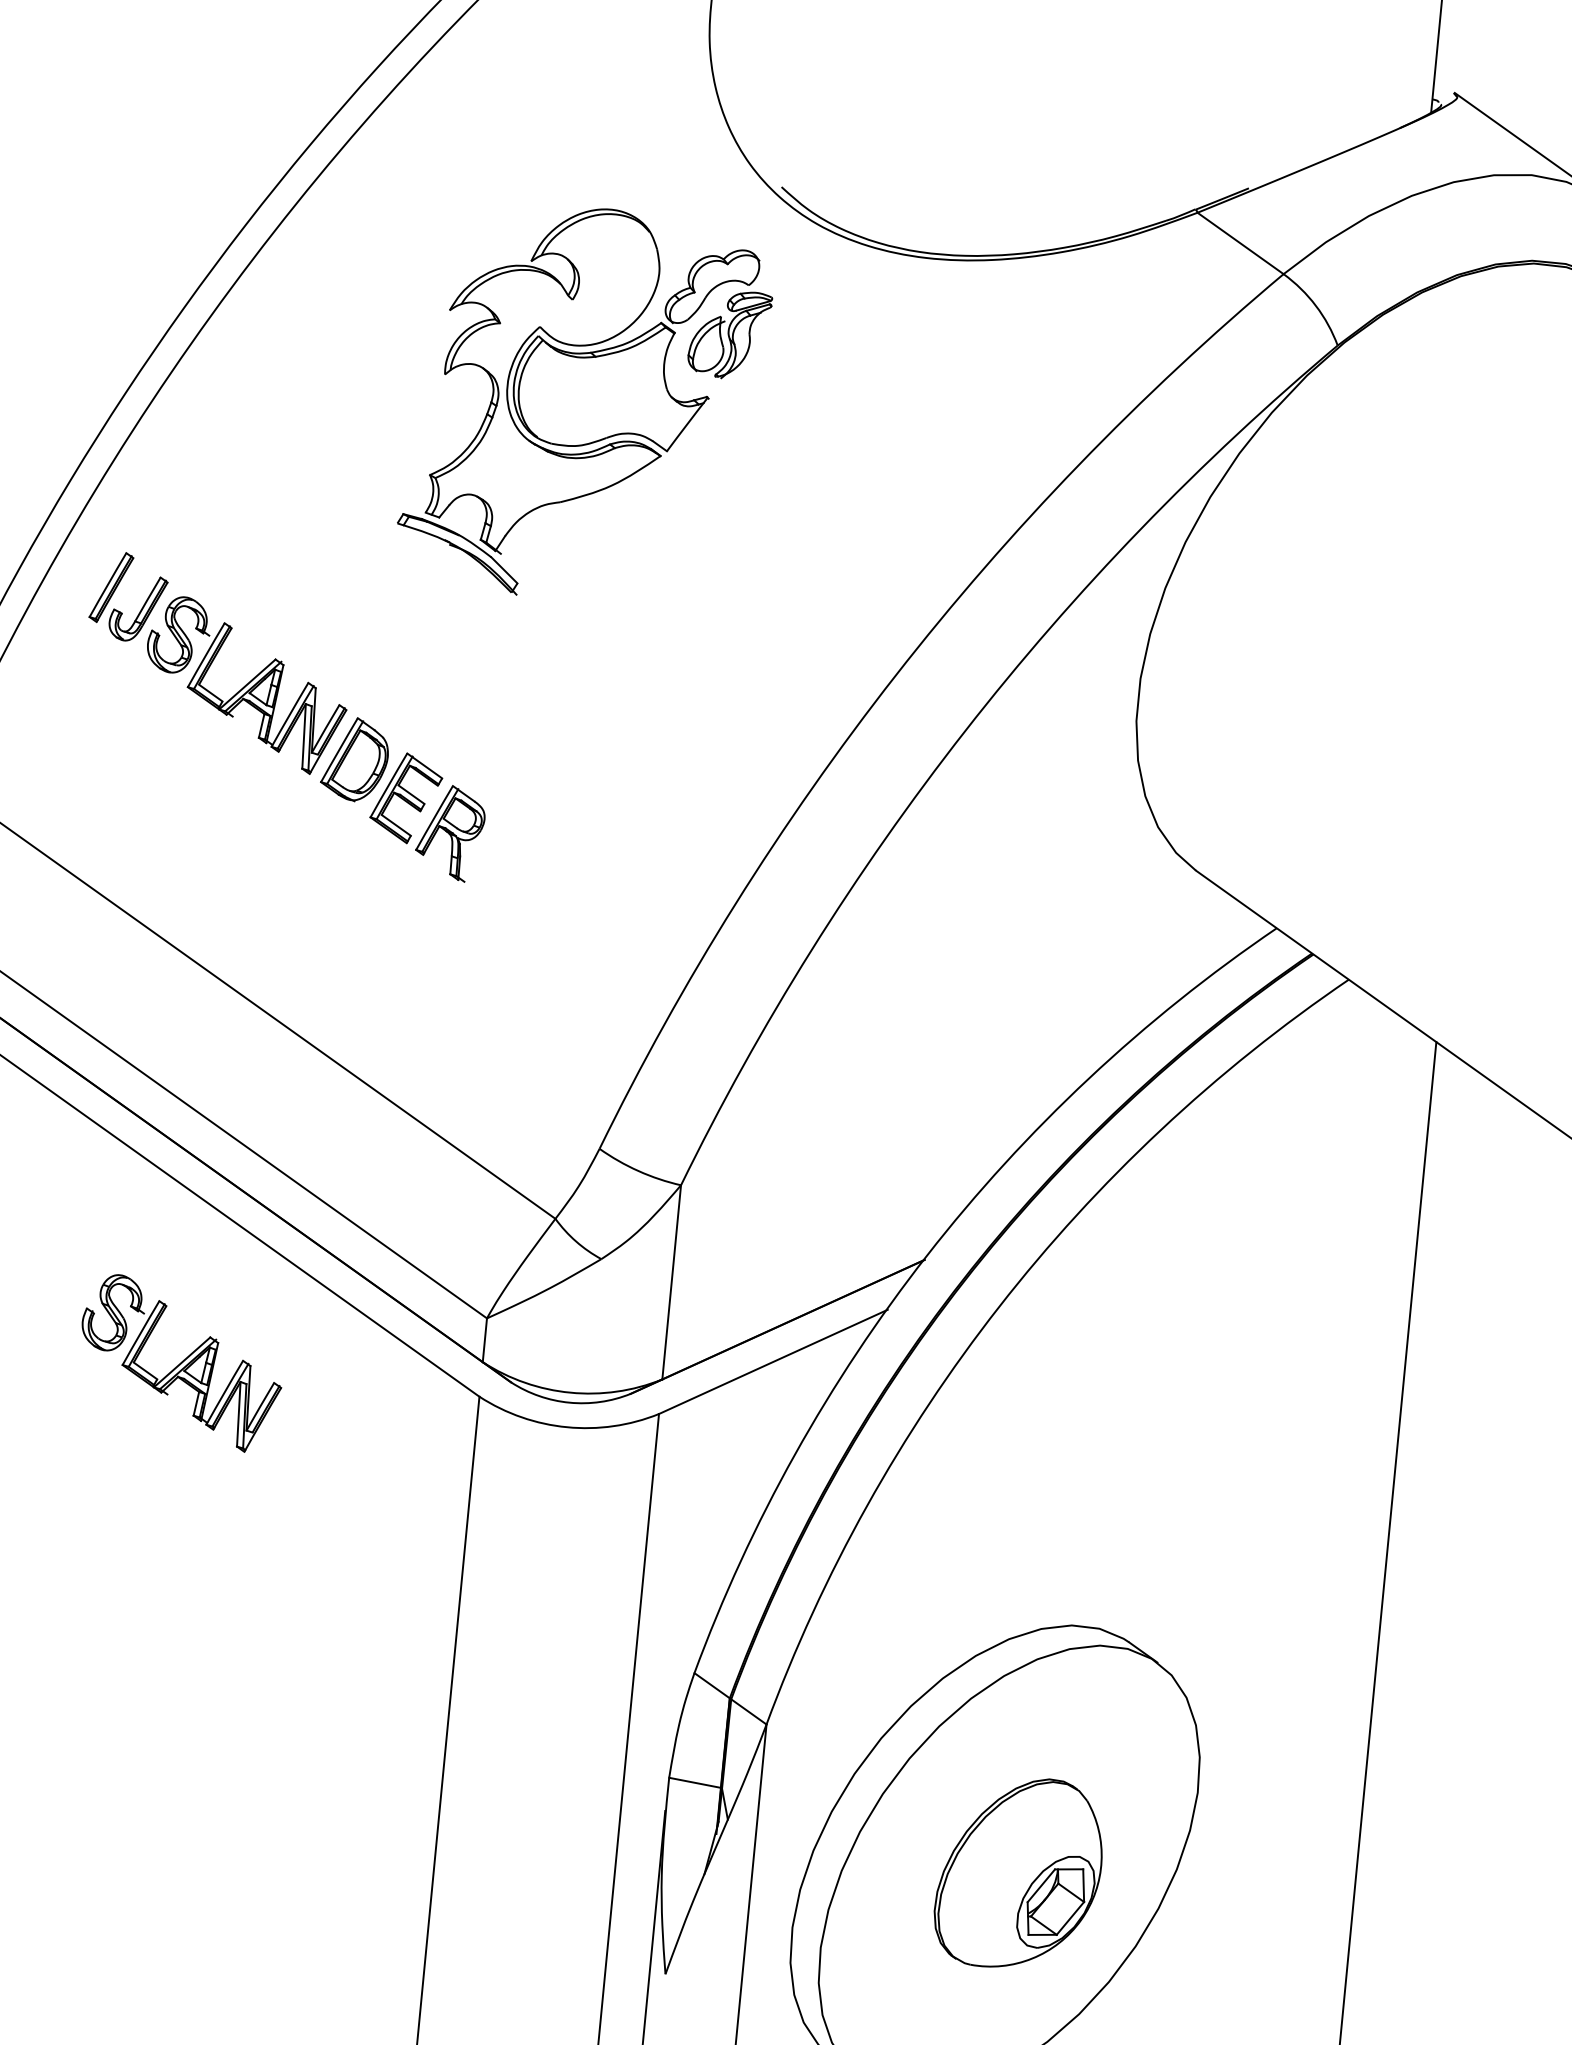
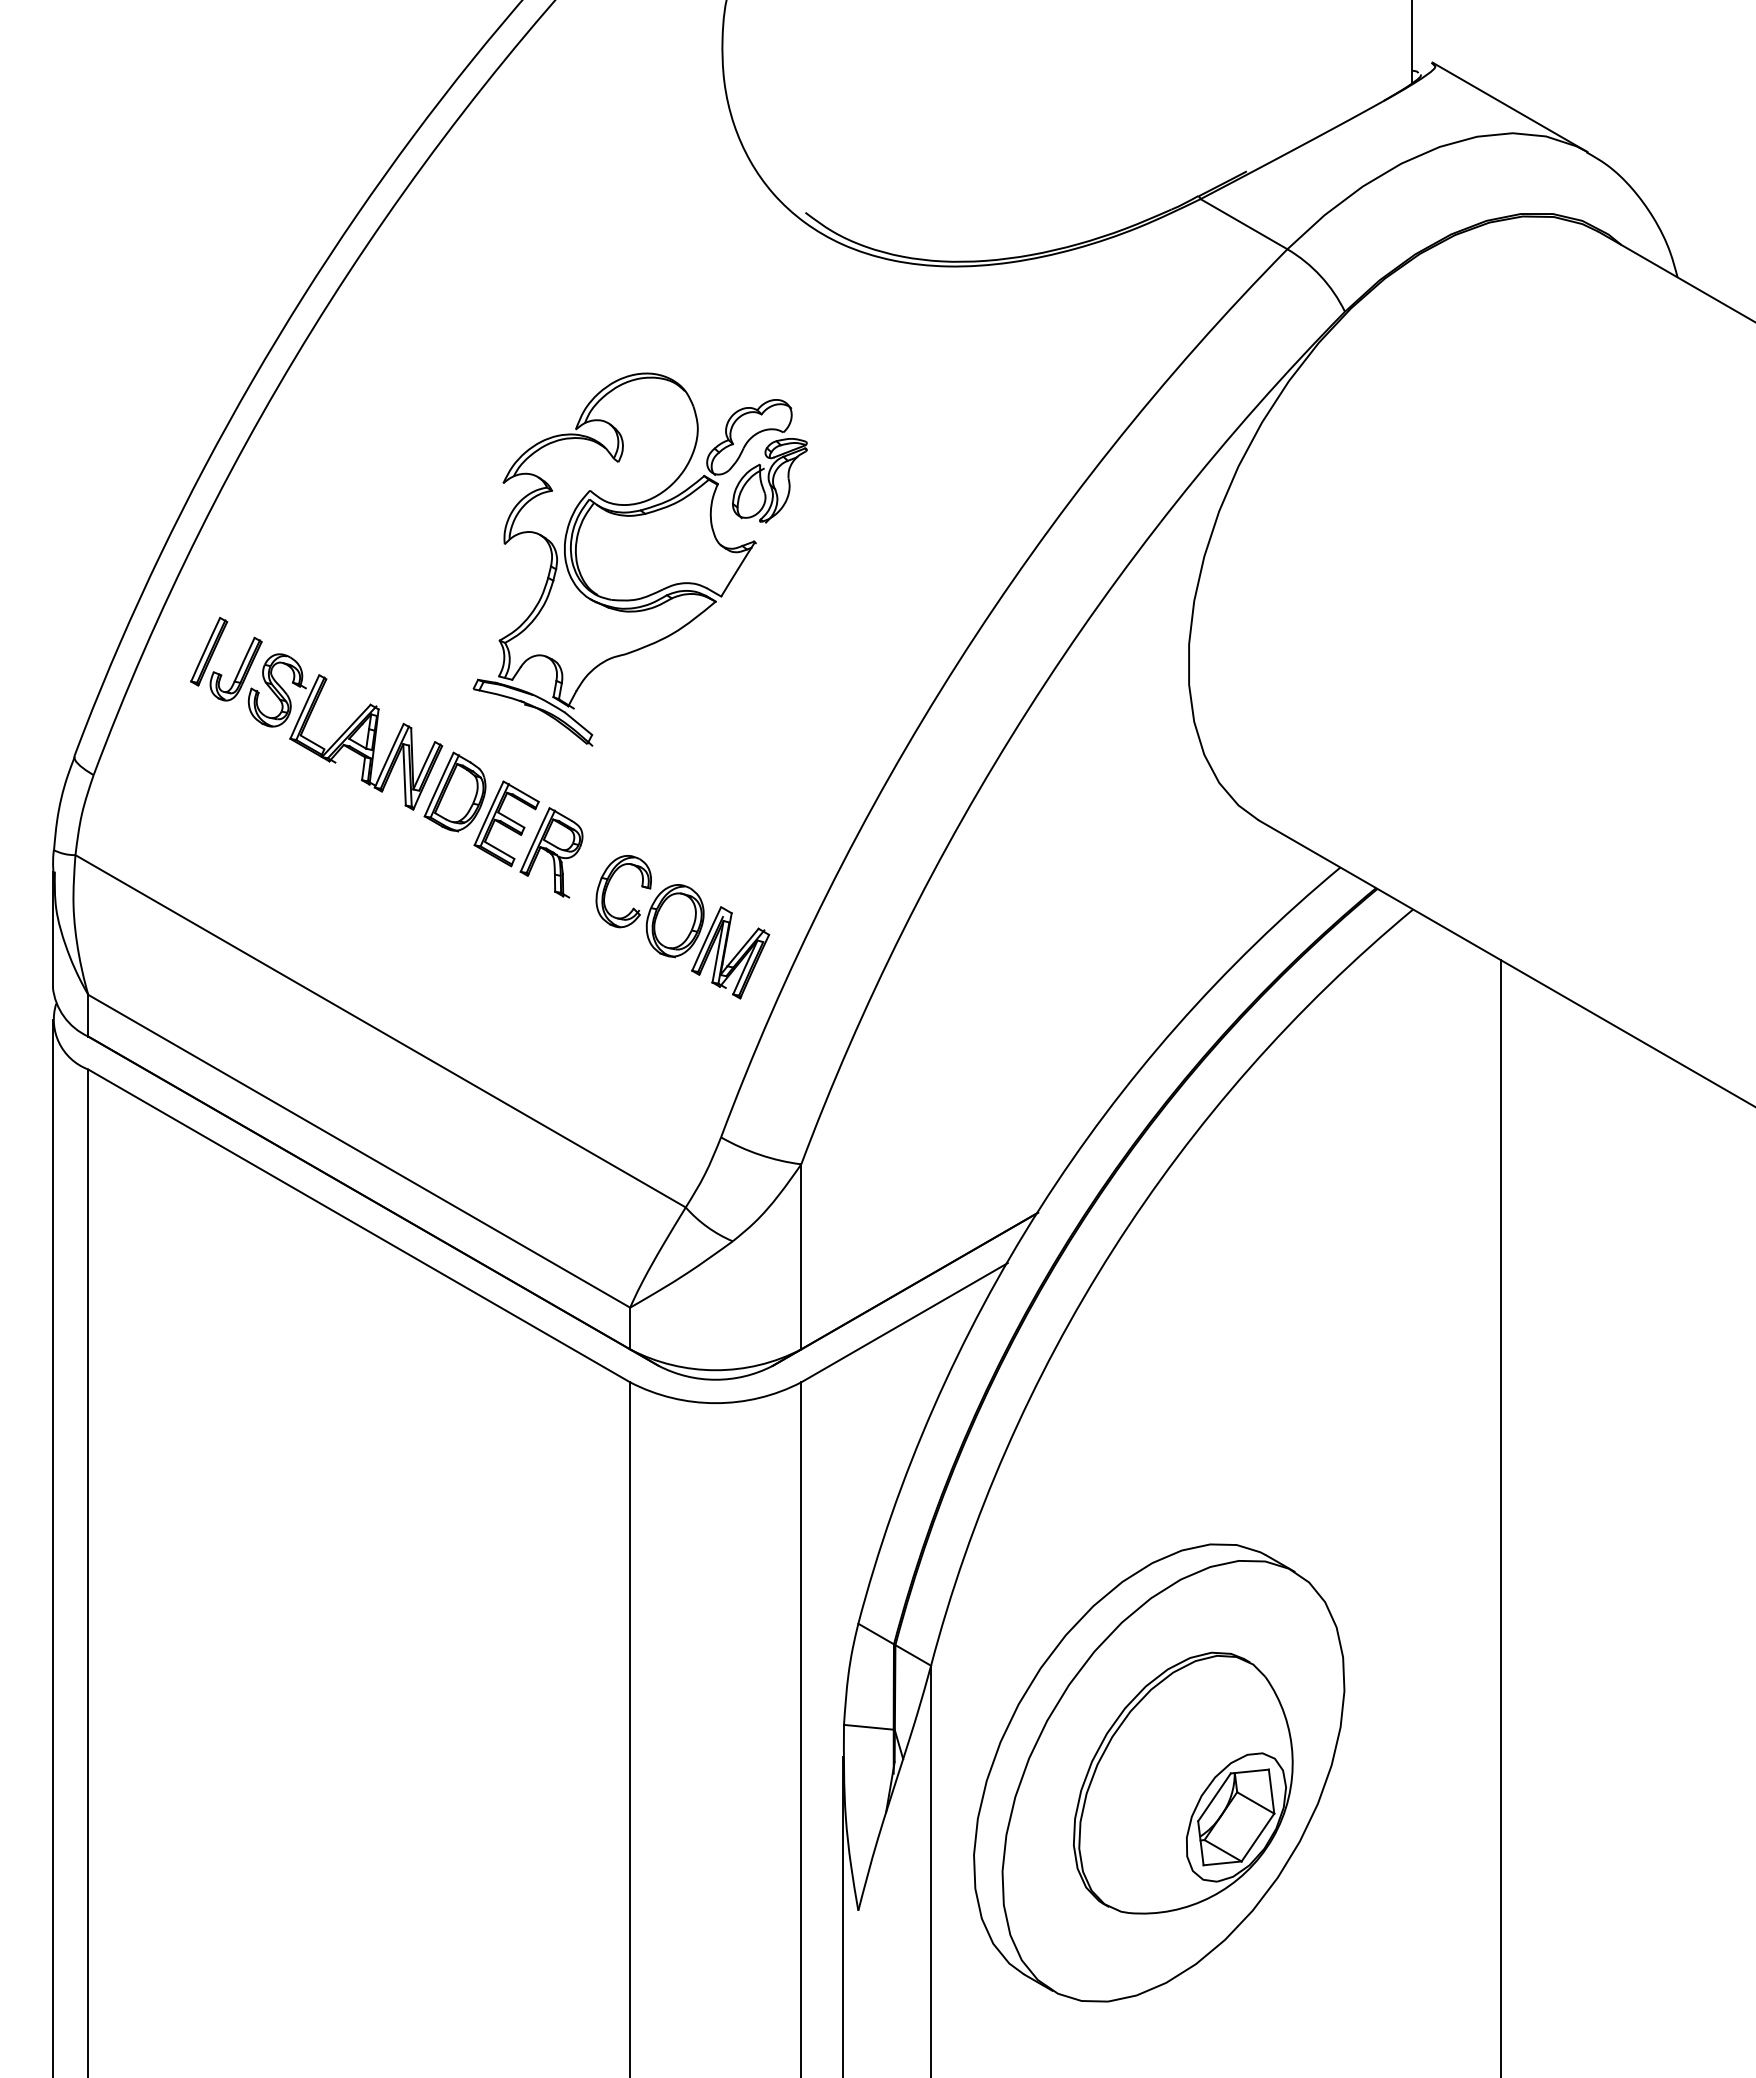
part: (584, 404) -> (639, 559), moved
part: (580, 924) -> (682, 927), added
part: (181, 1362) -> (345, 1377), removed
part: (1019, 1872) -> (1183, 1782), size x1.43

